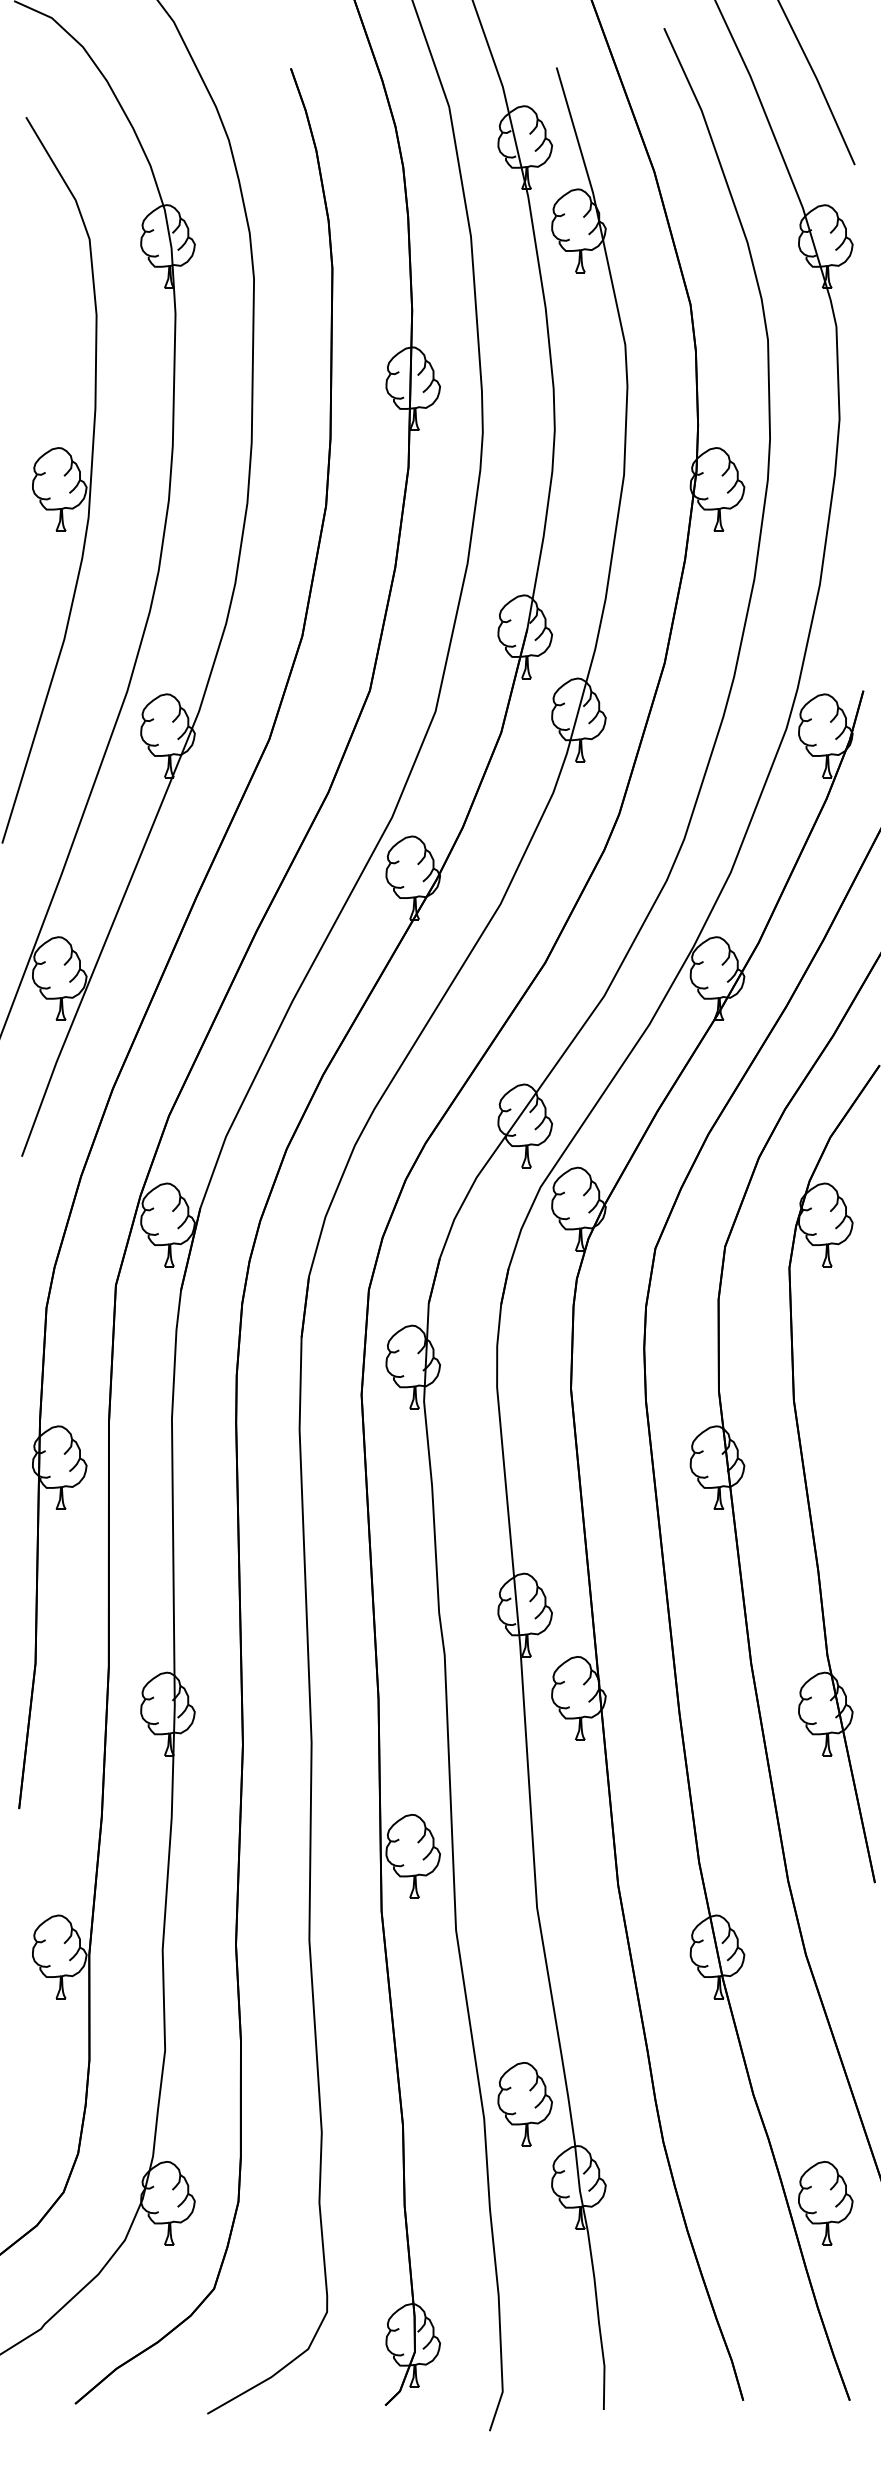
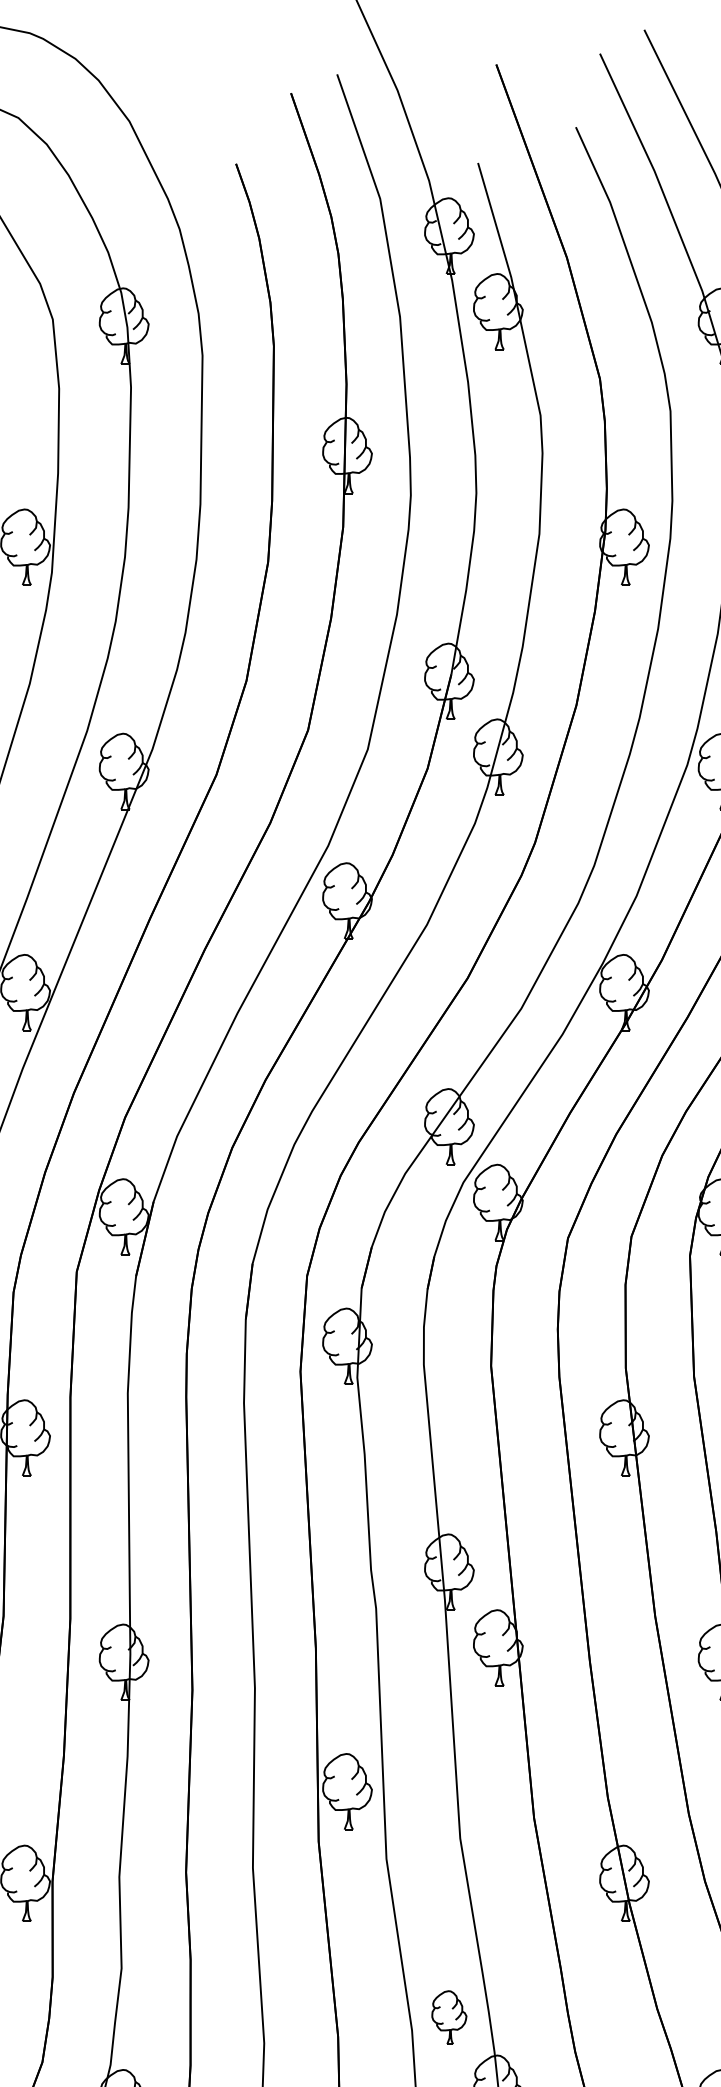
part: (524, 2104) -> (448, 2017), size x0.7

